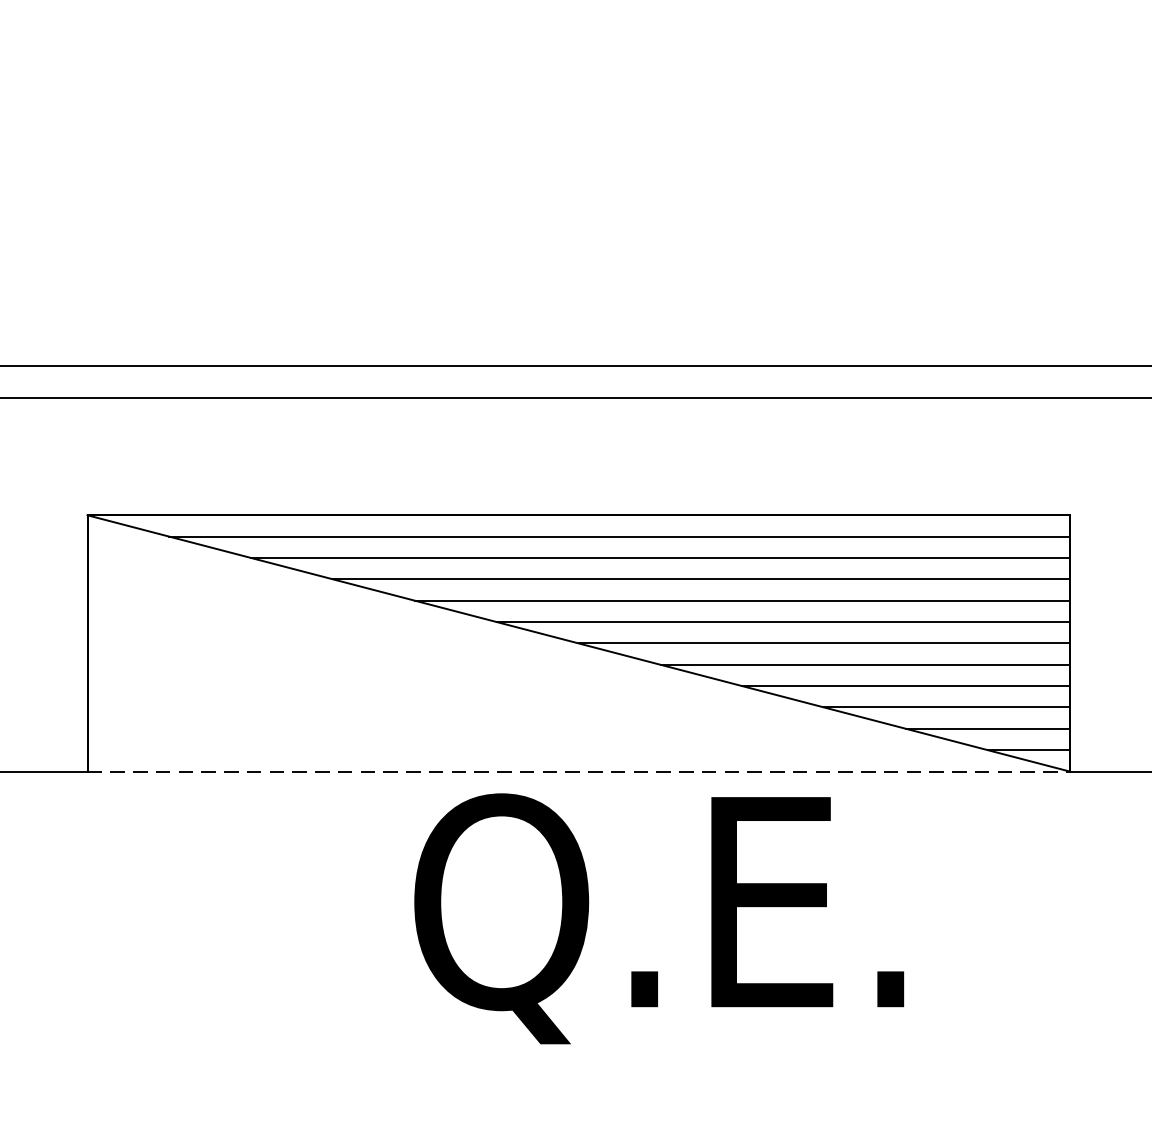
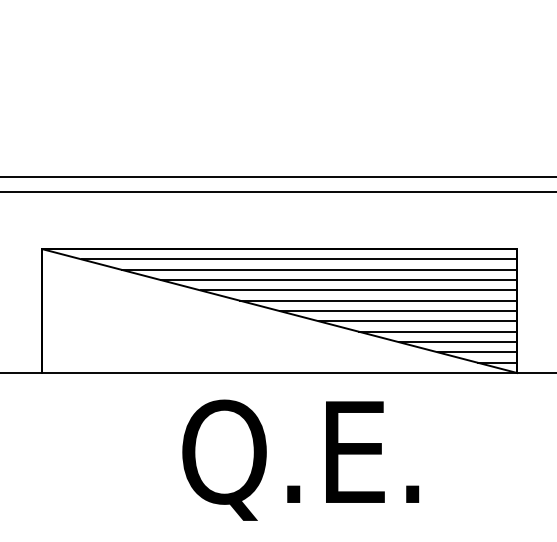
line: (580, 772) -> (280, 373), dashed -> solid
text: (658, 917) -> (300, 459), moved

